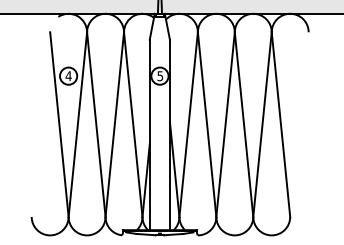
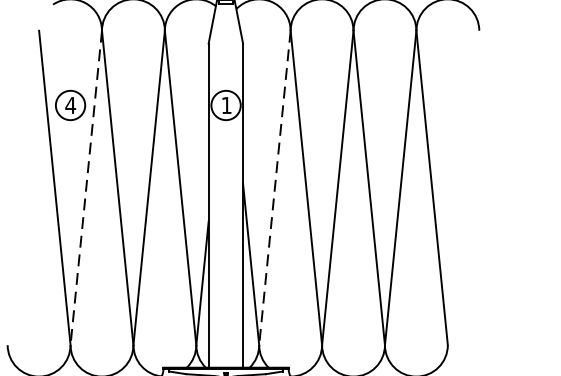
text: (160, 76) -> (226, 106), 5 -> 1
line: (77, 124) -> (85, 187), solid -> dashed
line: (188, 124) -> (274, 187), solid -> dashed

